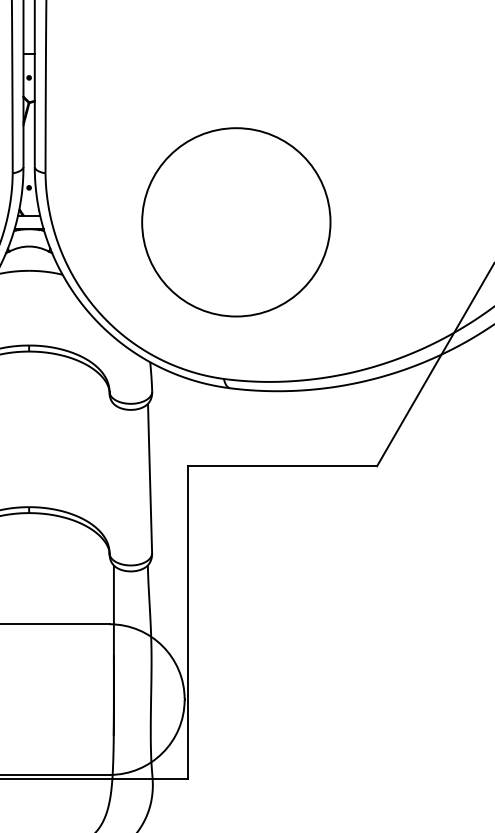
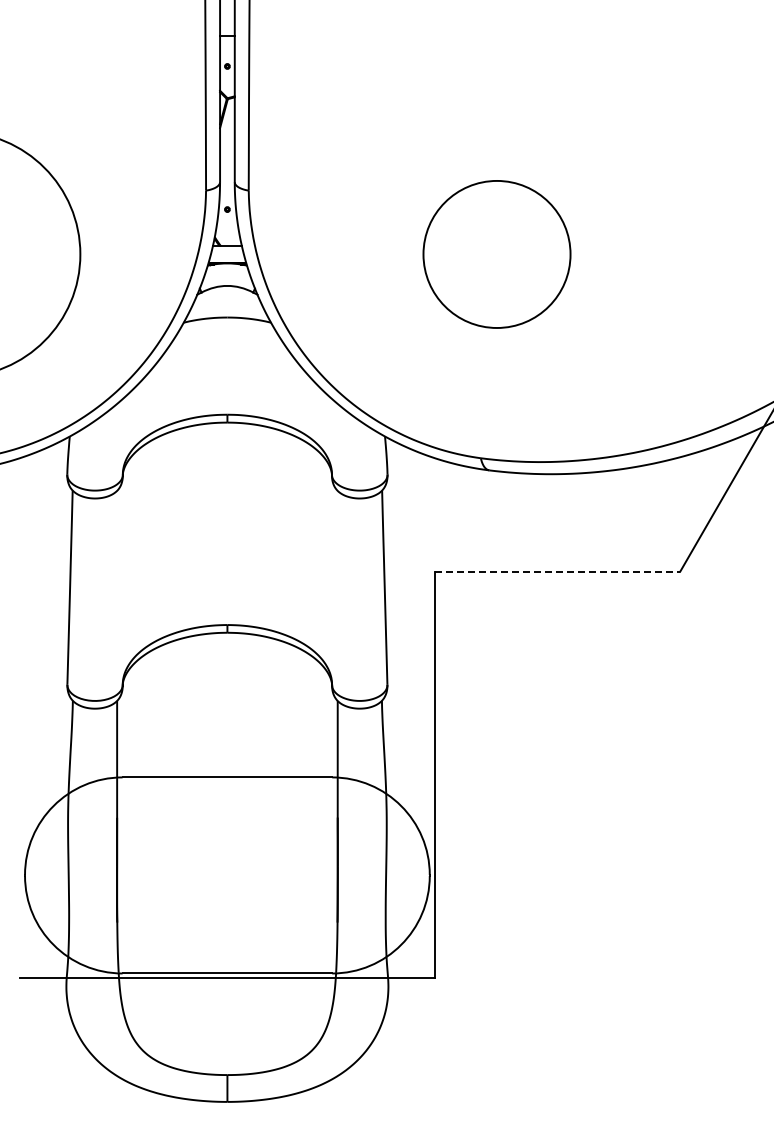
circle: (235, 222) -> (496, 254), size x0.6
line: (282, 466) -> (557, 571), solid -> dashed

